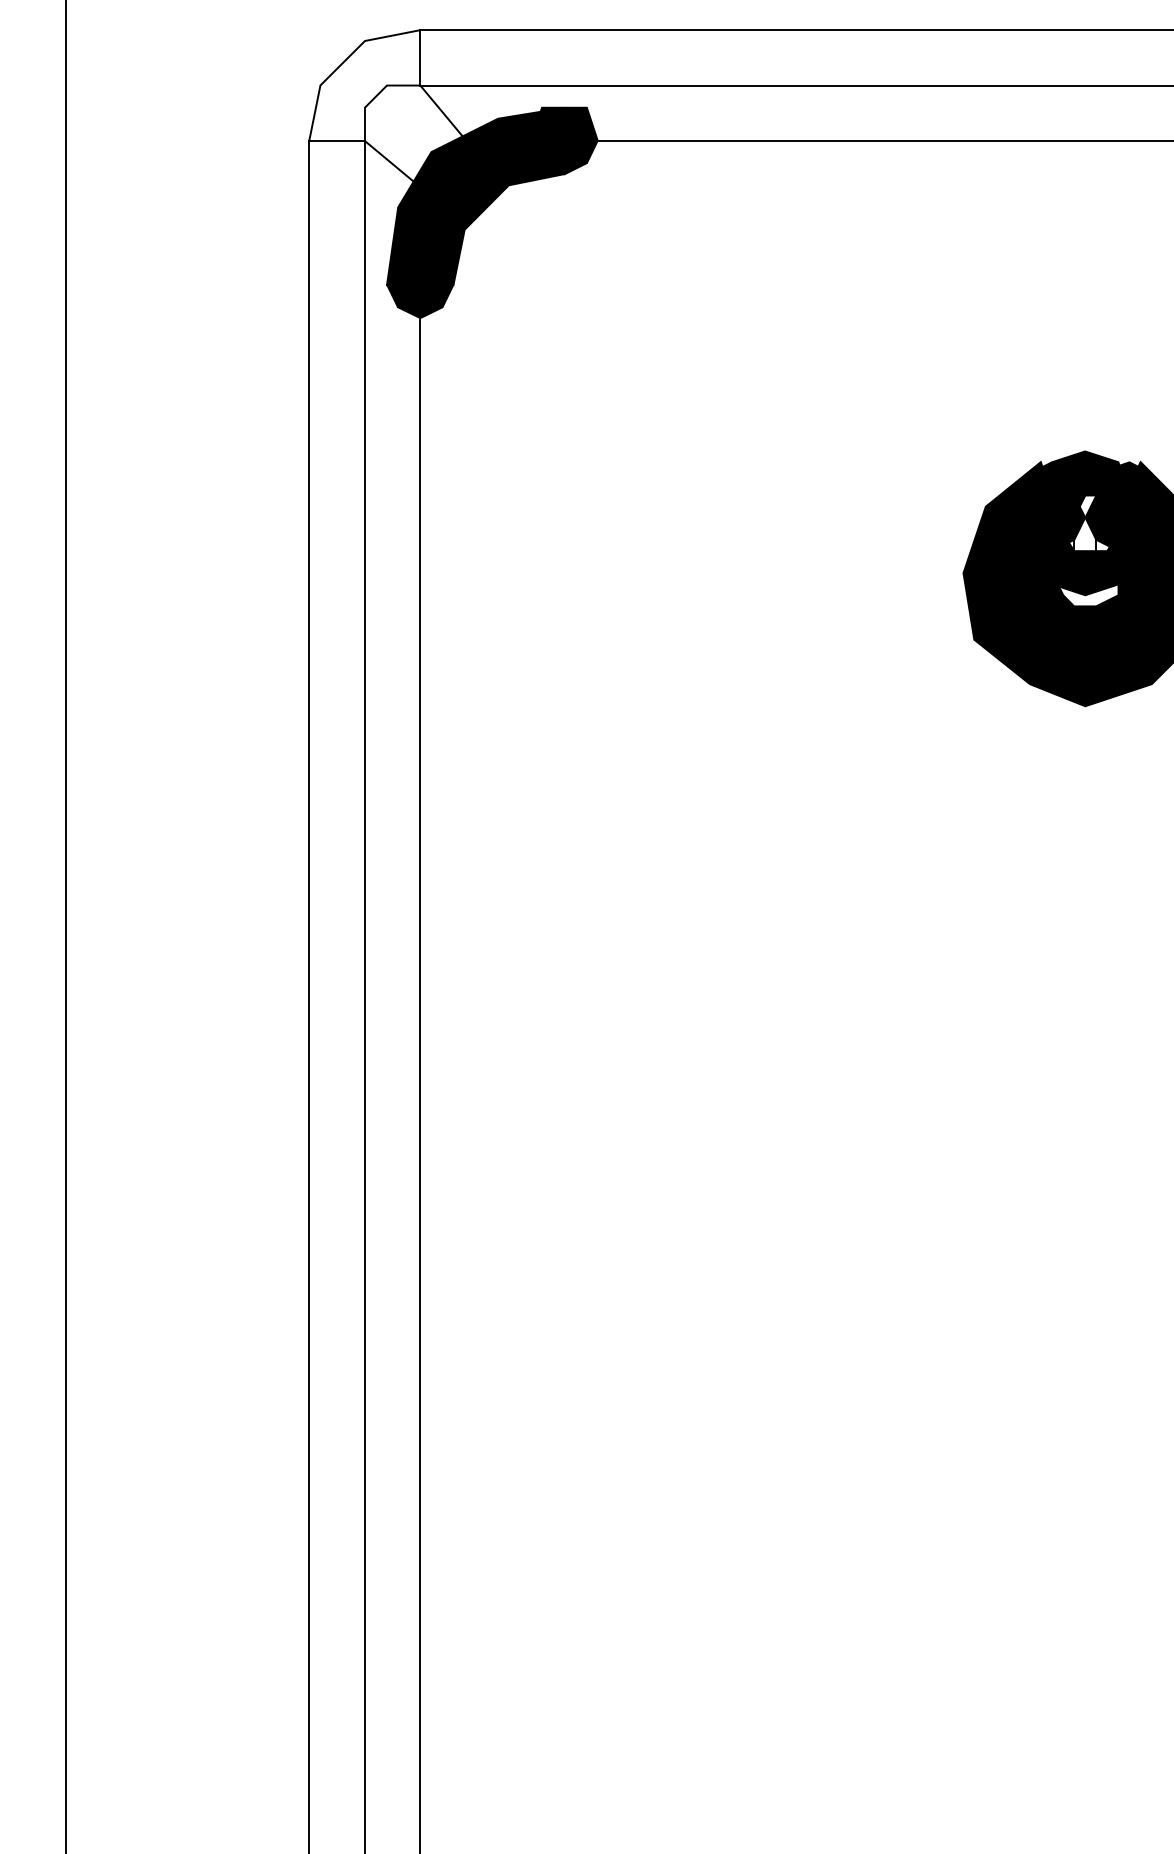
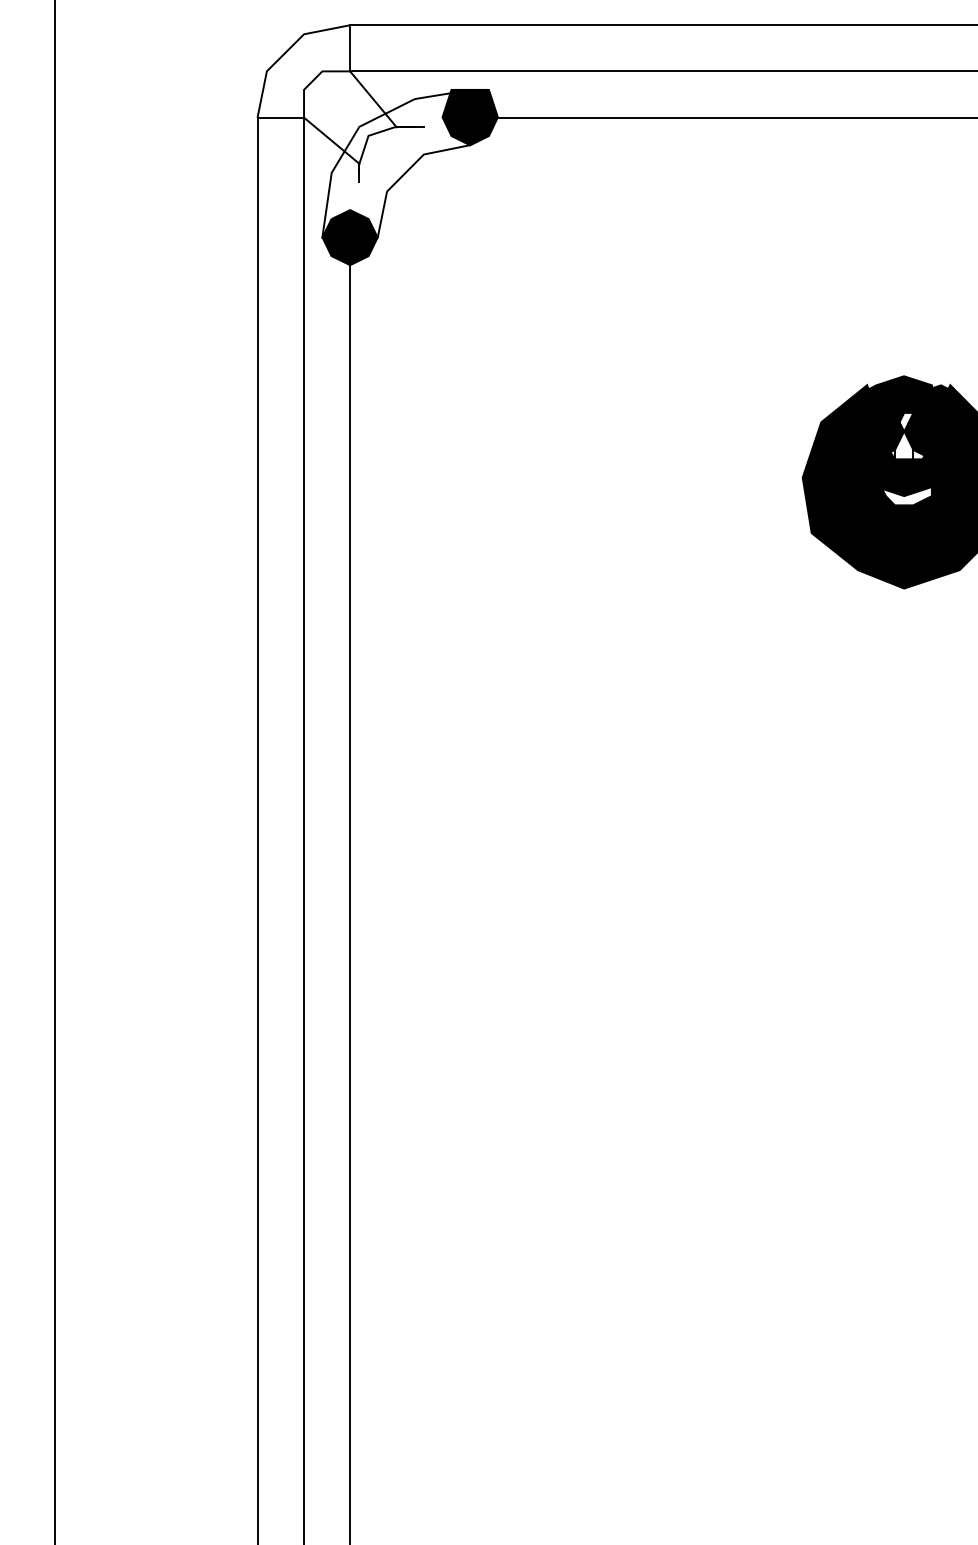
fill: (475, 196) -> (396, 163), removed

